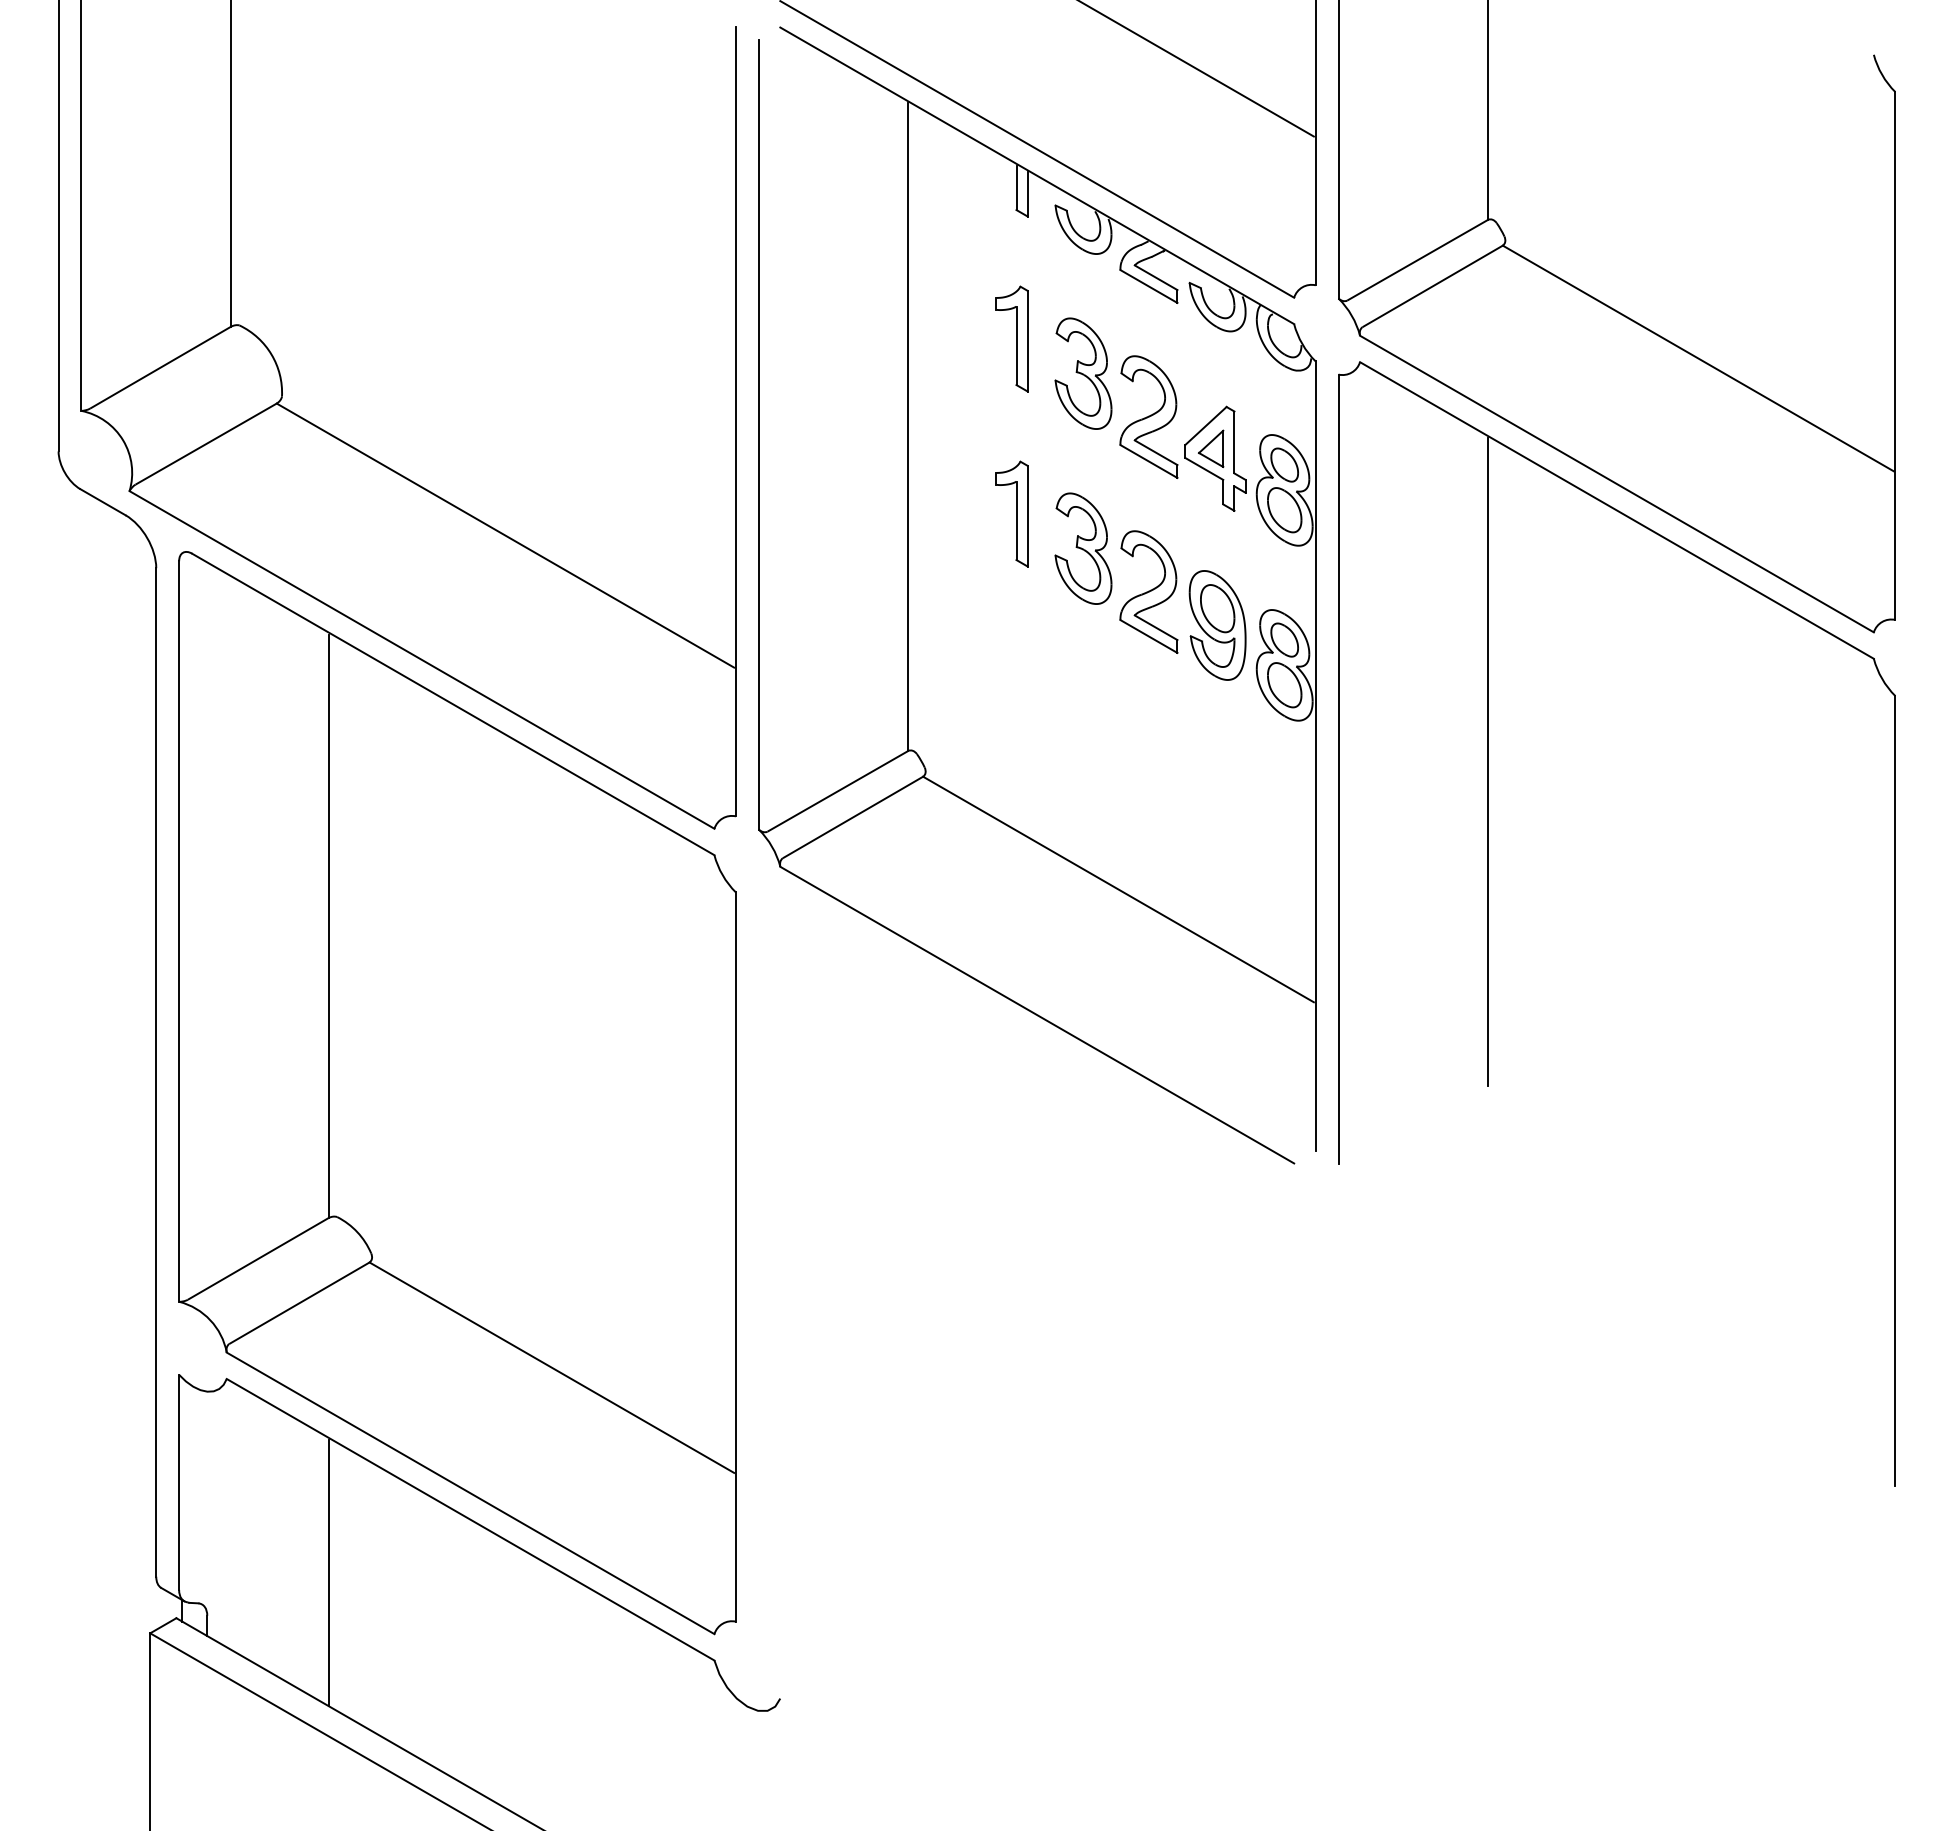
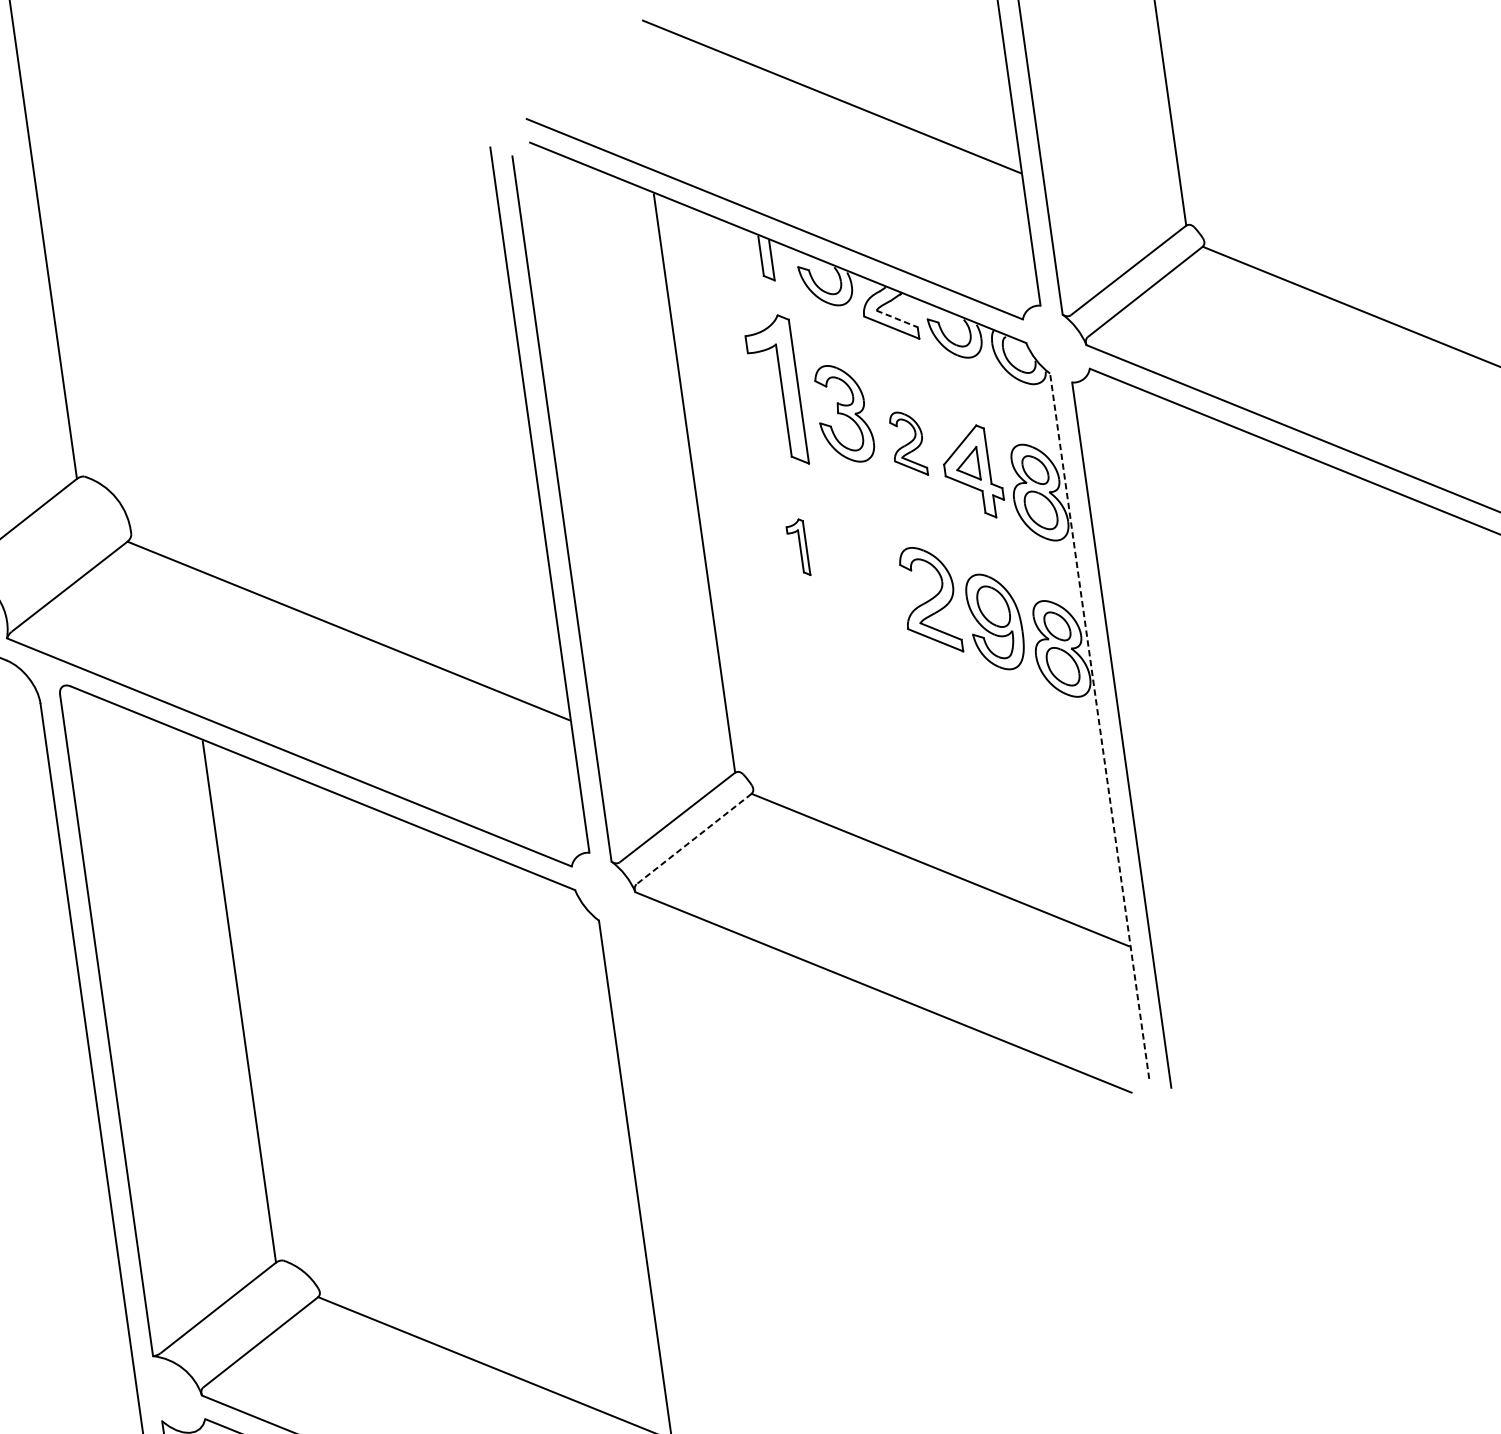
line: (1156, 277) -> (897, 318), solid -> dashed
part: (1011, 338) -> (775, 391), size x1.6
part: (1148, 416) -> (907, 443), size x0.6
part: (1011, 513) -> (797, 547), size x0.6
part: (1083, 548) -> (866, 569), removed
line: (1315, 756) -> (1099, 726), solid -> dashed
line: (1488, 761) -> (1254, 709), removed
line: (853, 817) -> (694, 838), solid -> dashed

